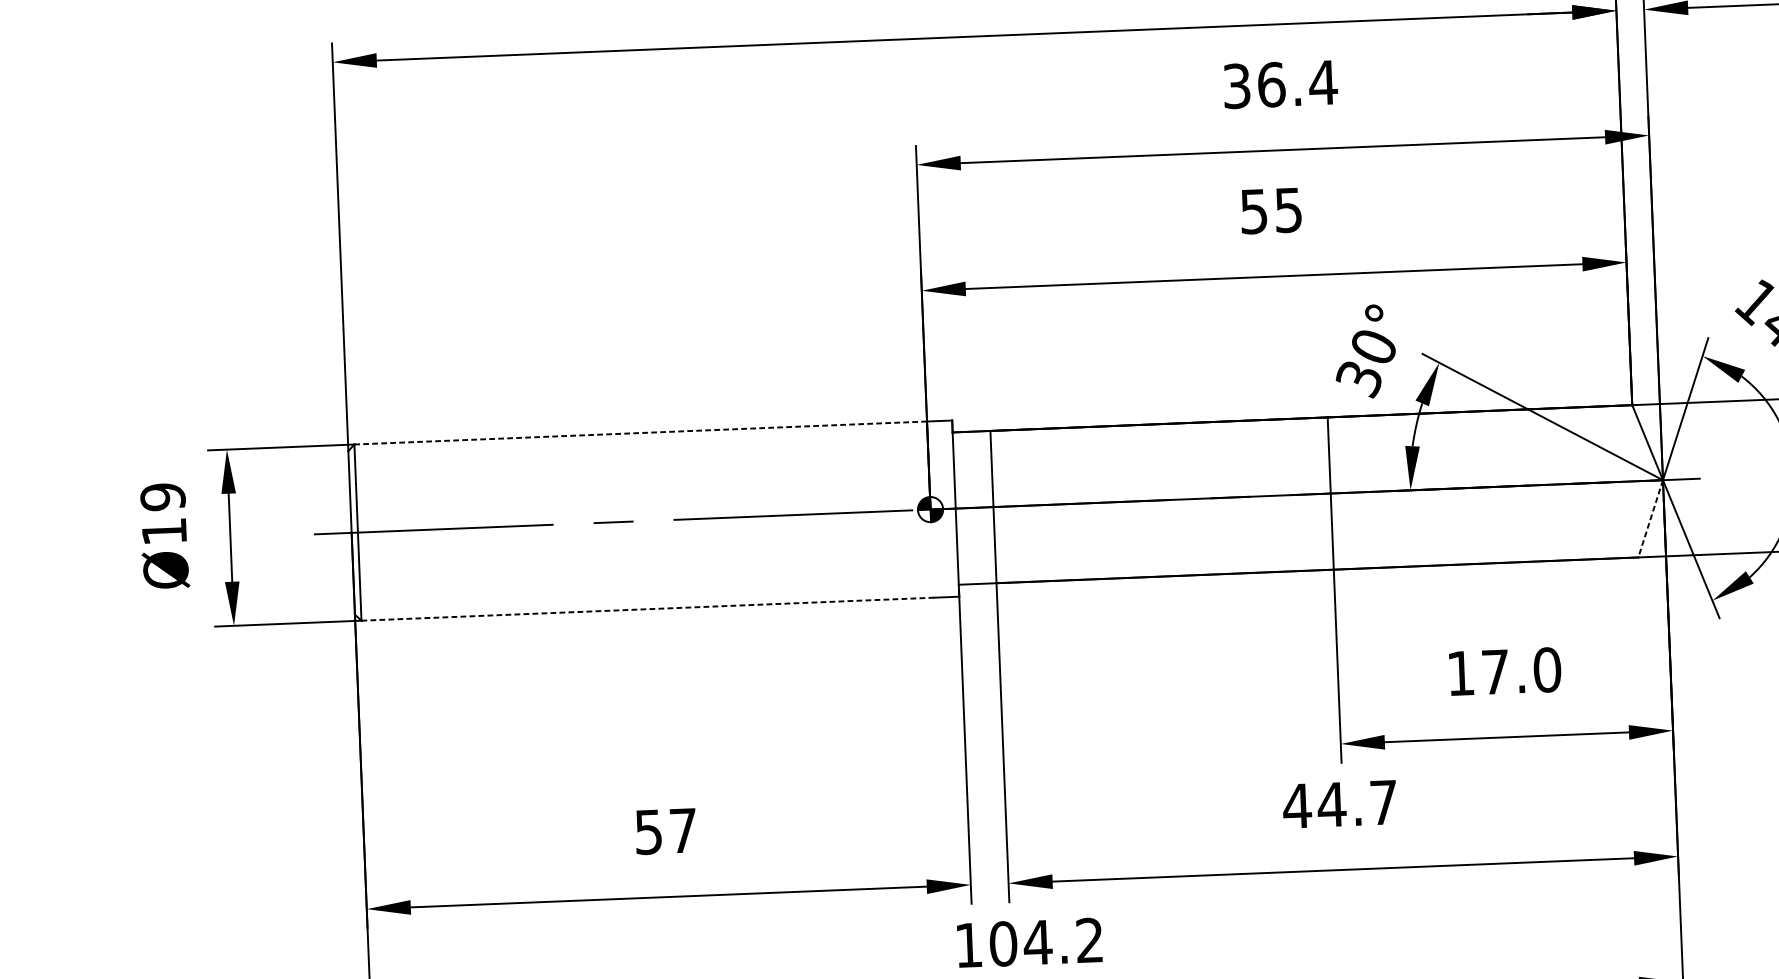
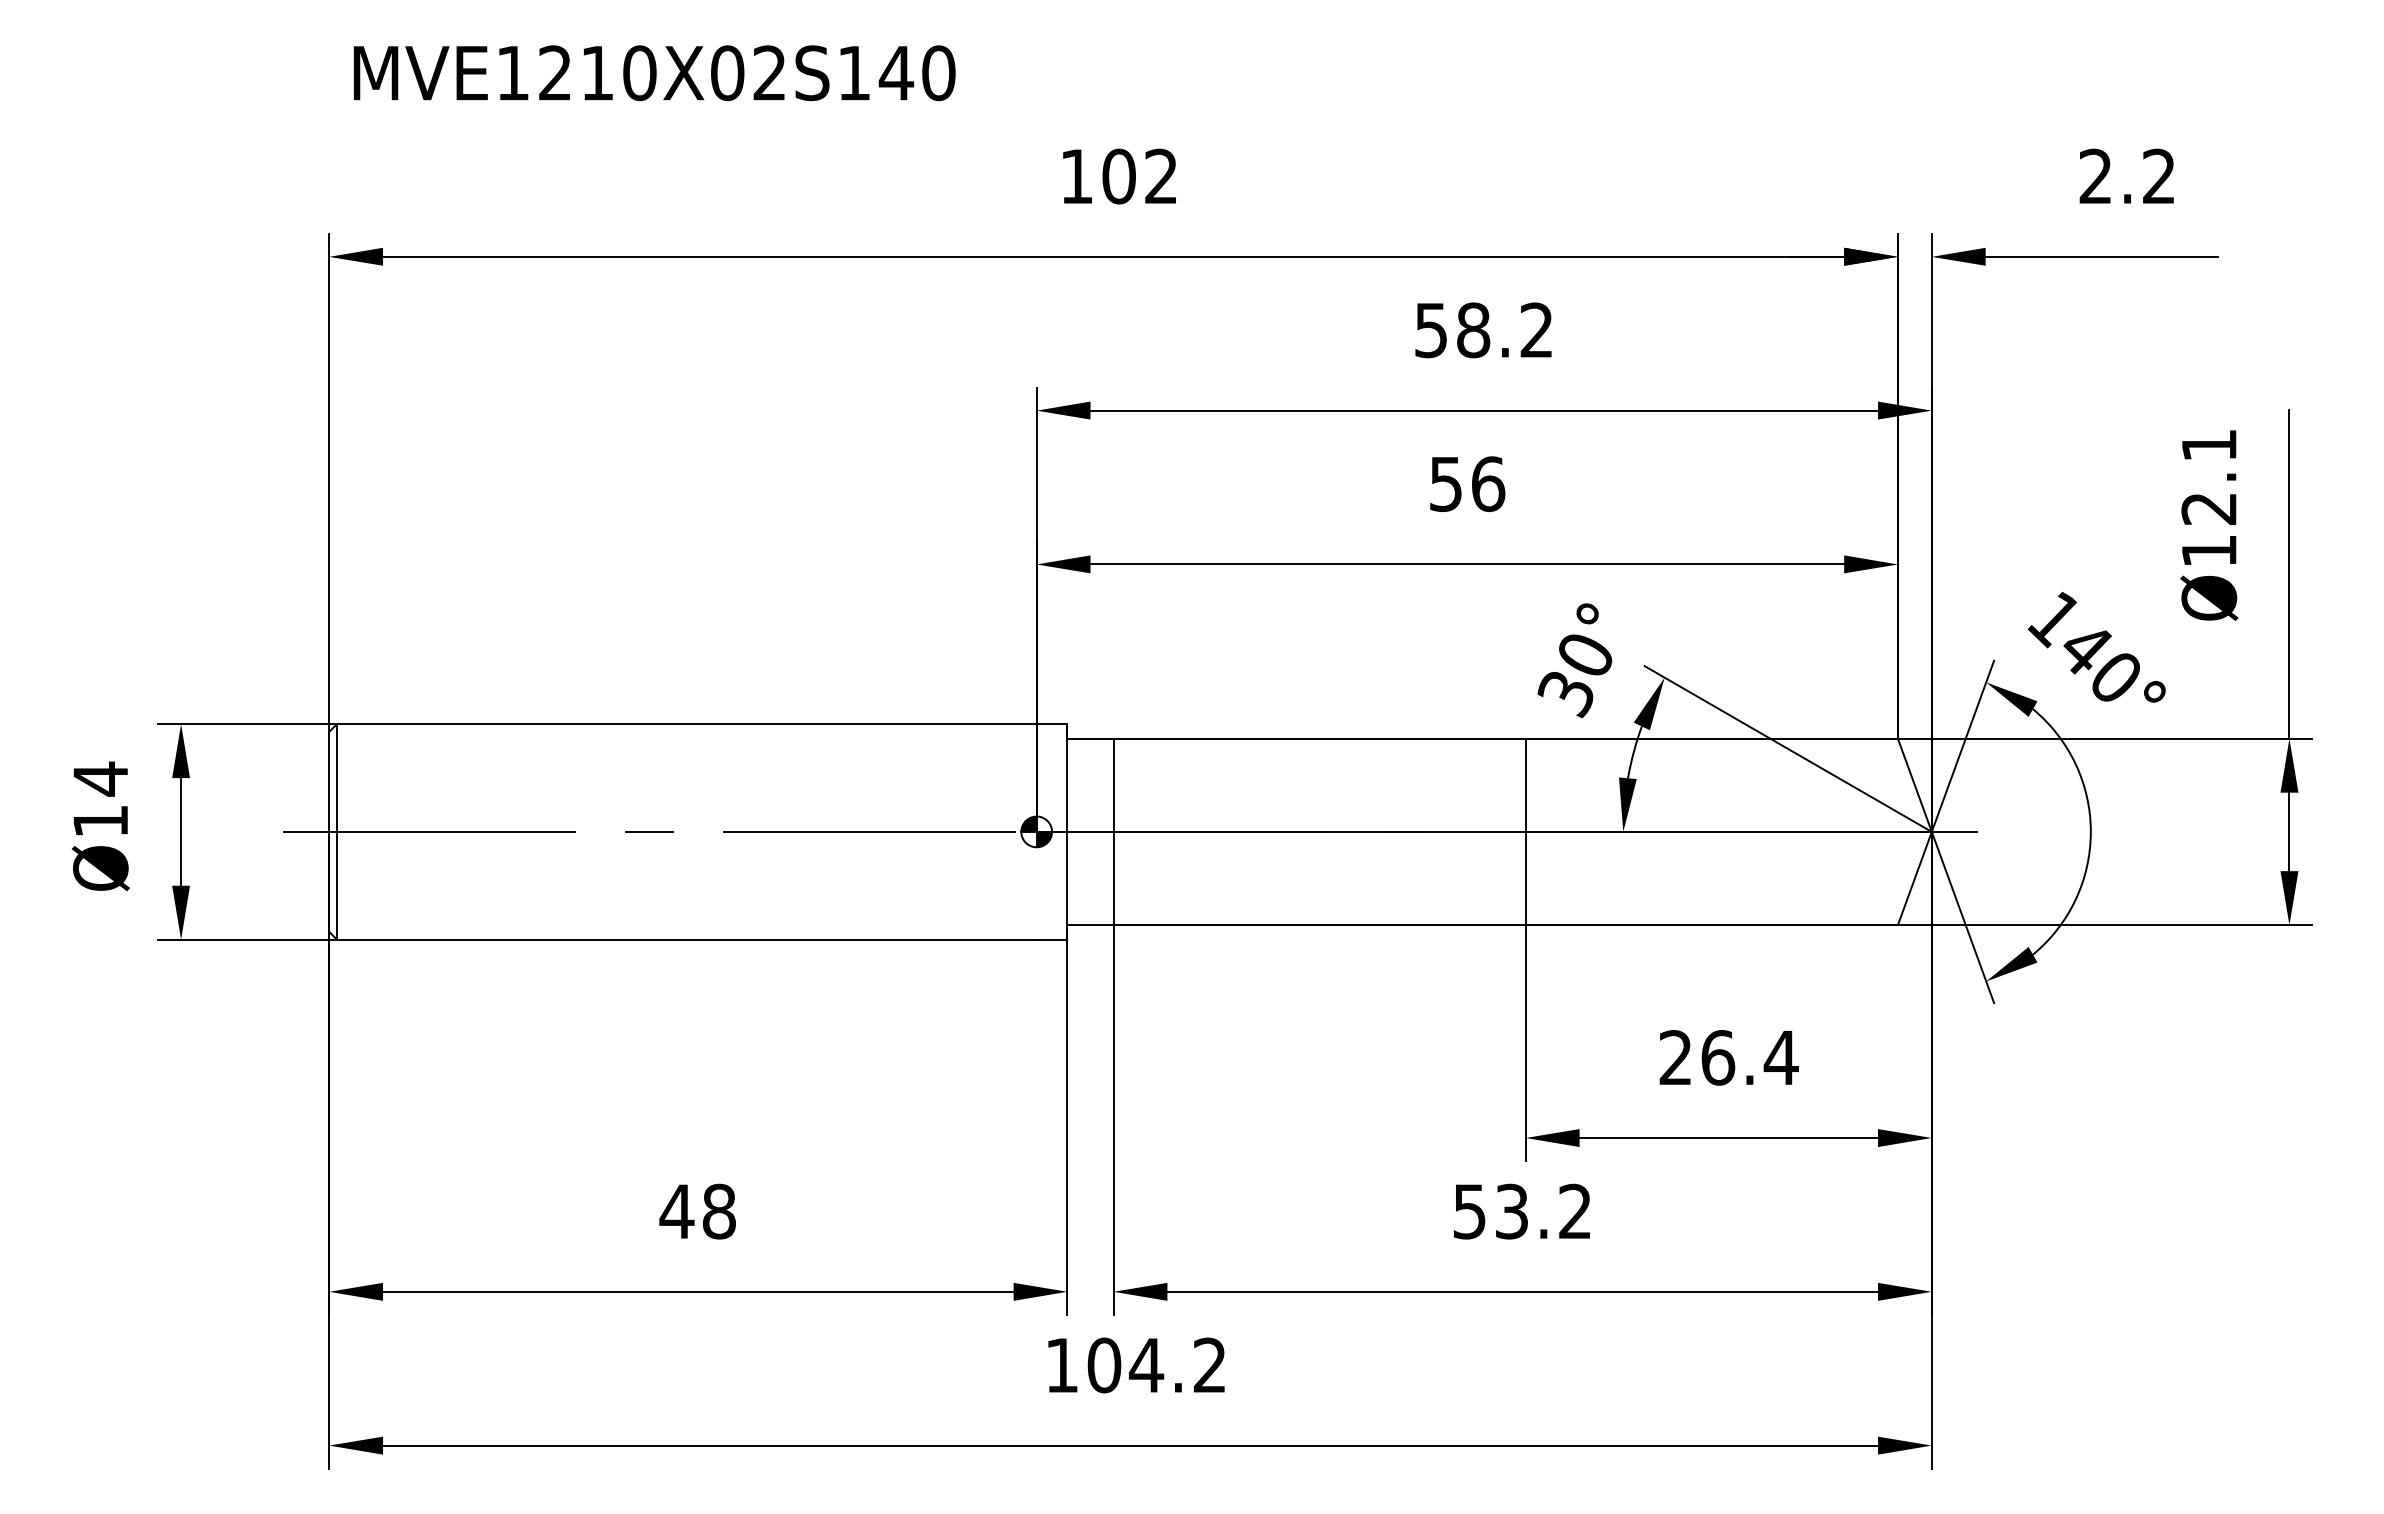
text: (1281, 84) -> (1485, 330), 36.4 -> 58.2
text: (1288, 210) -> (1488, 484), 55 -> 56
line: (640, 433) -> (686, 724), dashed -> solid
text: (162, 496) -> (100, 778), Ø19 -> Ø14
line: (1650, 518) -> (1914, 878), dashed -> solid
line: (647, 609) -> (686, 939), dashed -> solid
text: (1504, 671) -> (1728, 1057), 17.0 -> 26.4
text: (1339, 804) -> (1521, 1211), 44.7 -> 53.2
text: (665, 831) -> (697, 1211), 57 -> 48

